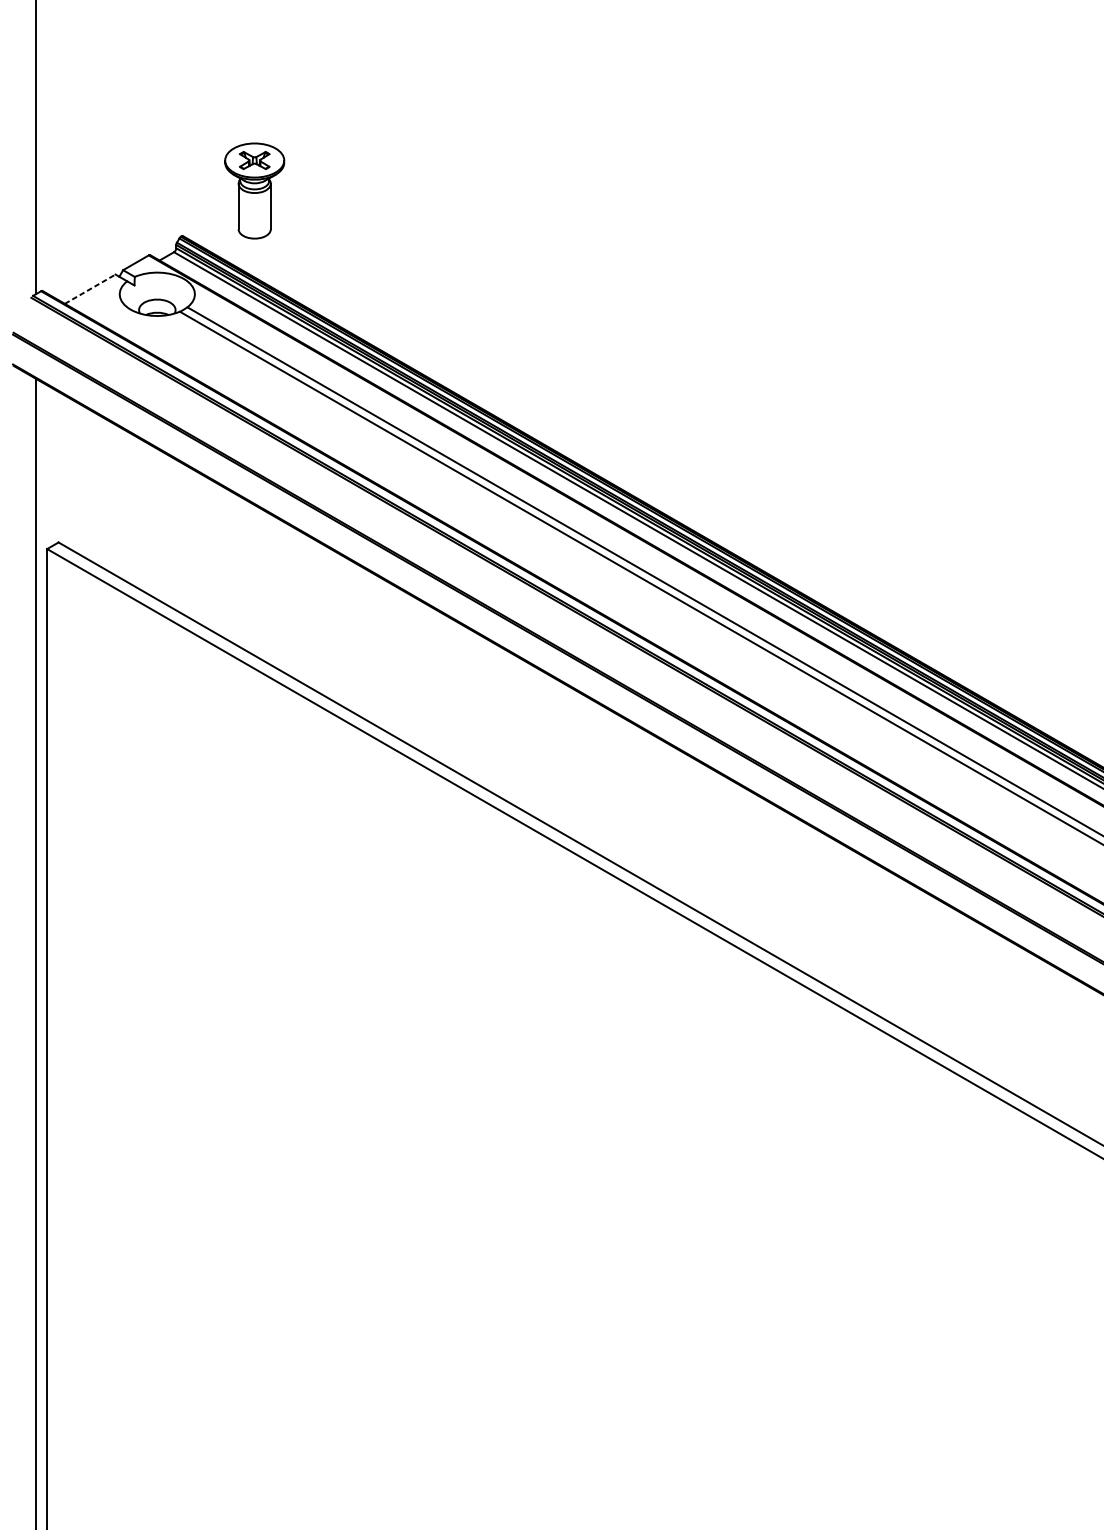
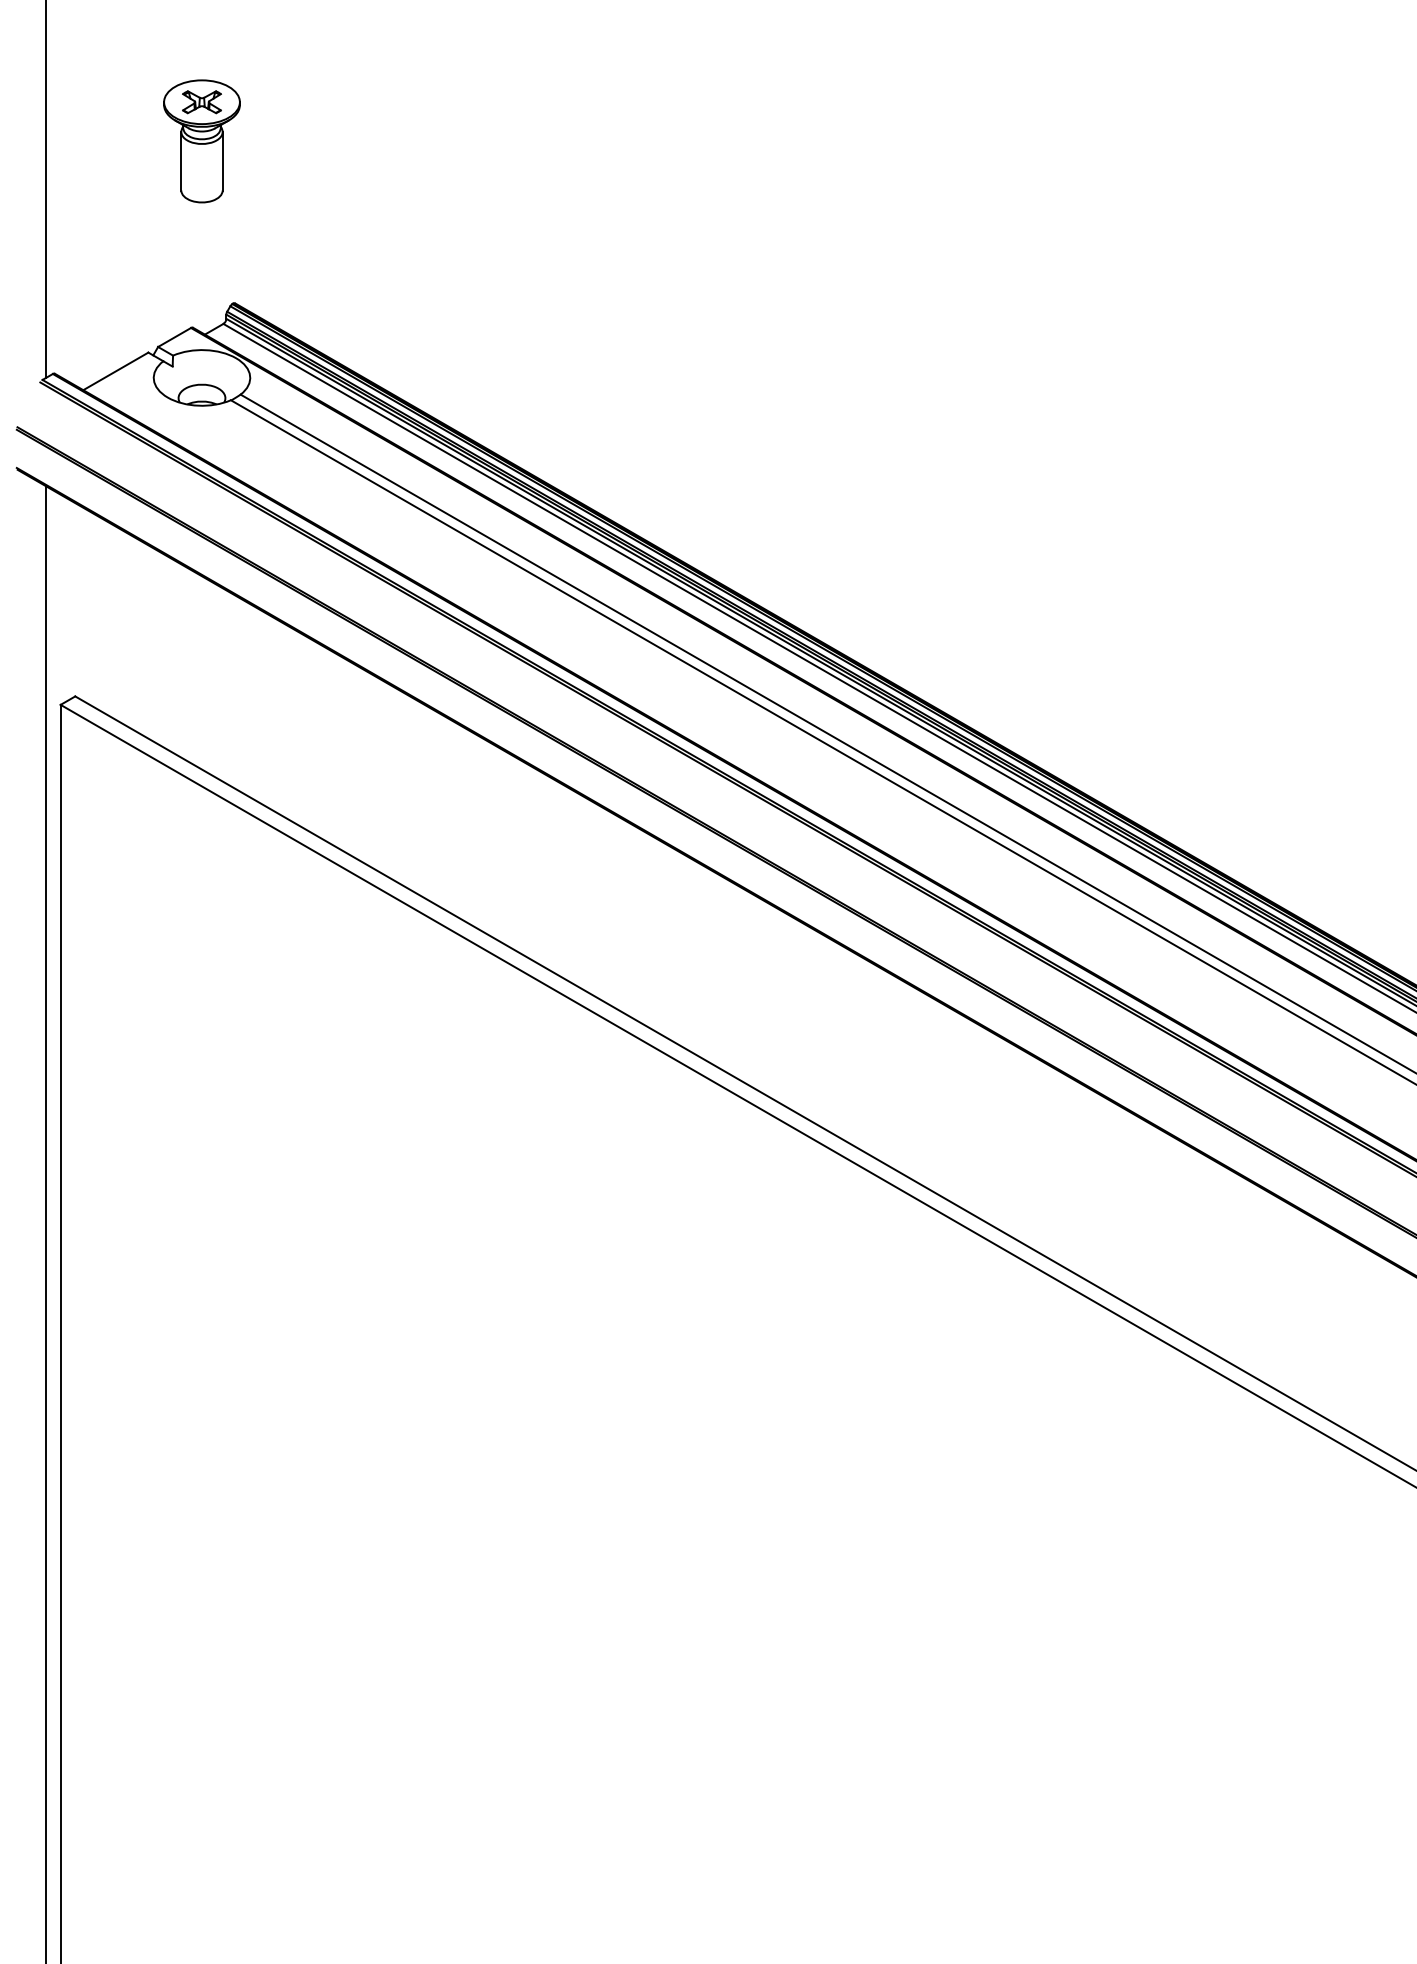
part: (254, 191) -> (201, 141), moved
line: (89, 289) -> (115, 371), dashed -> solid

